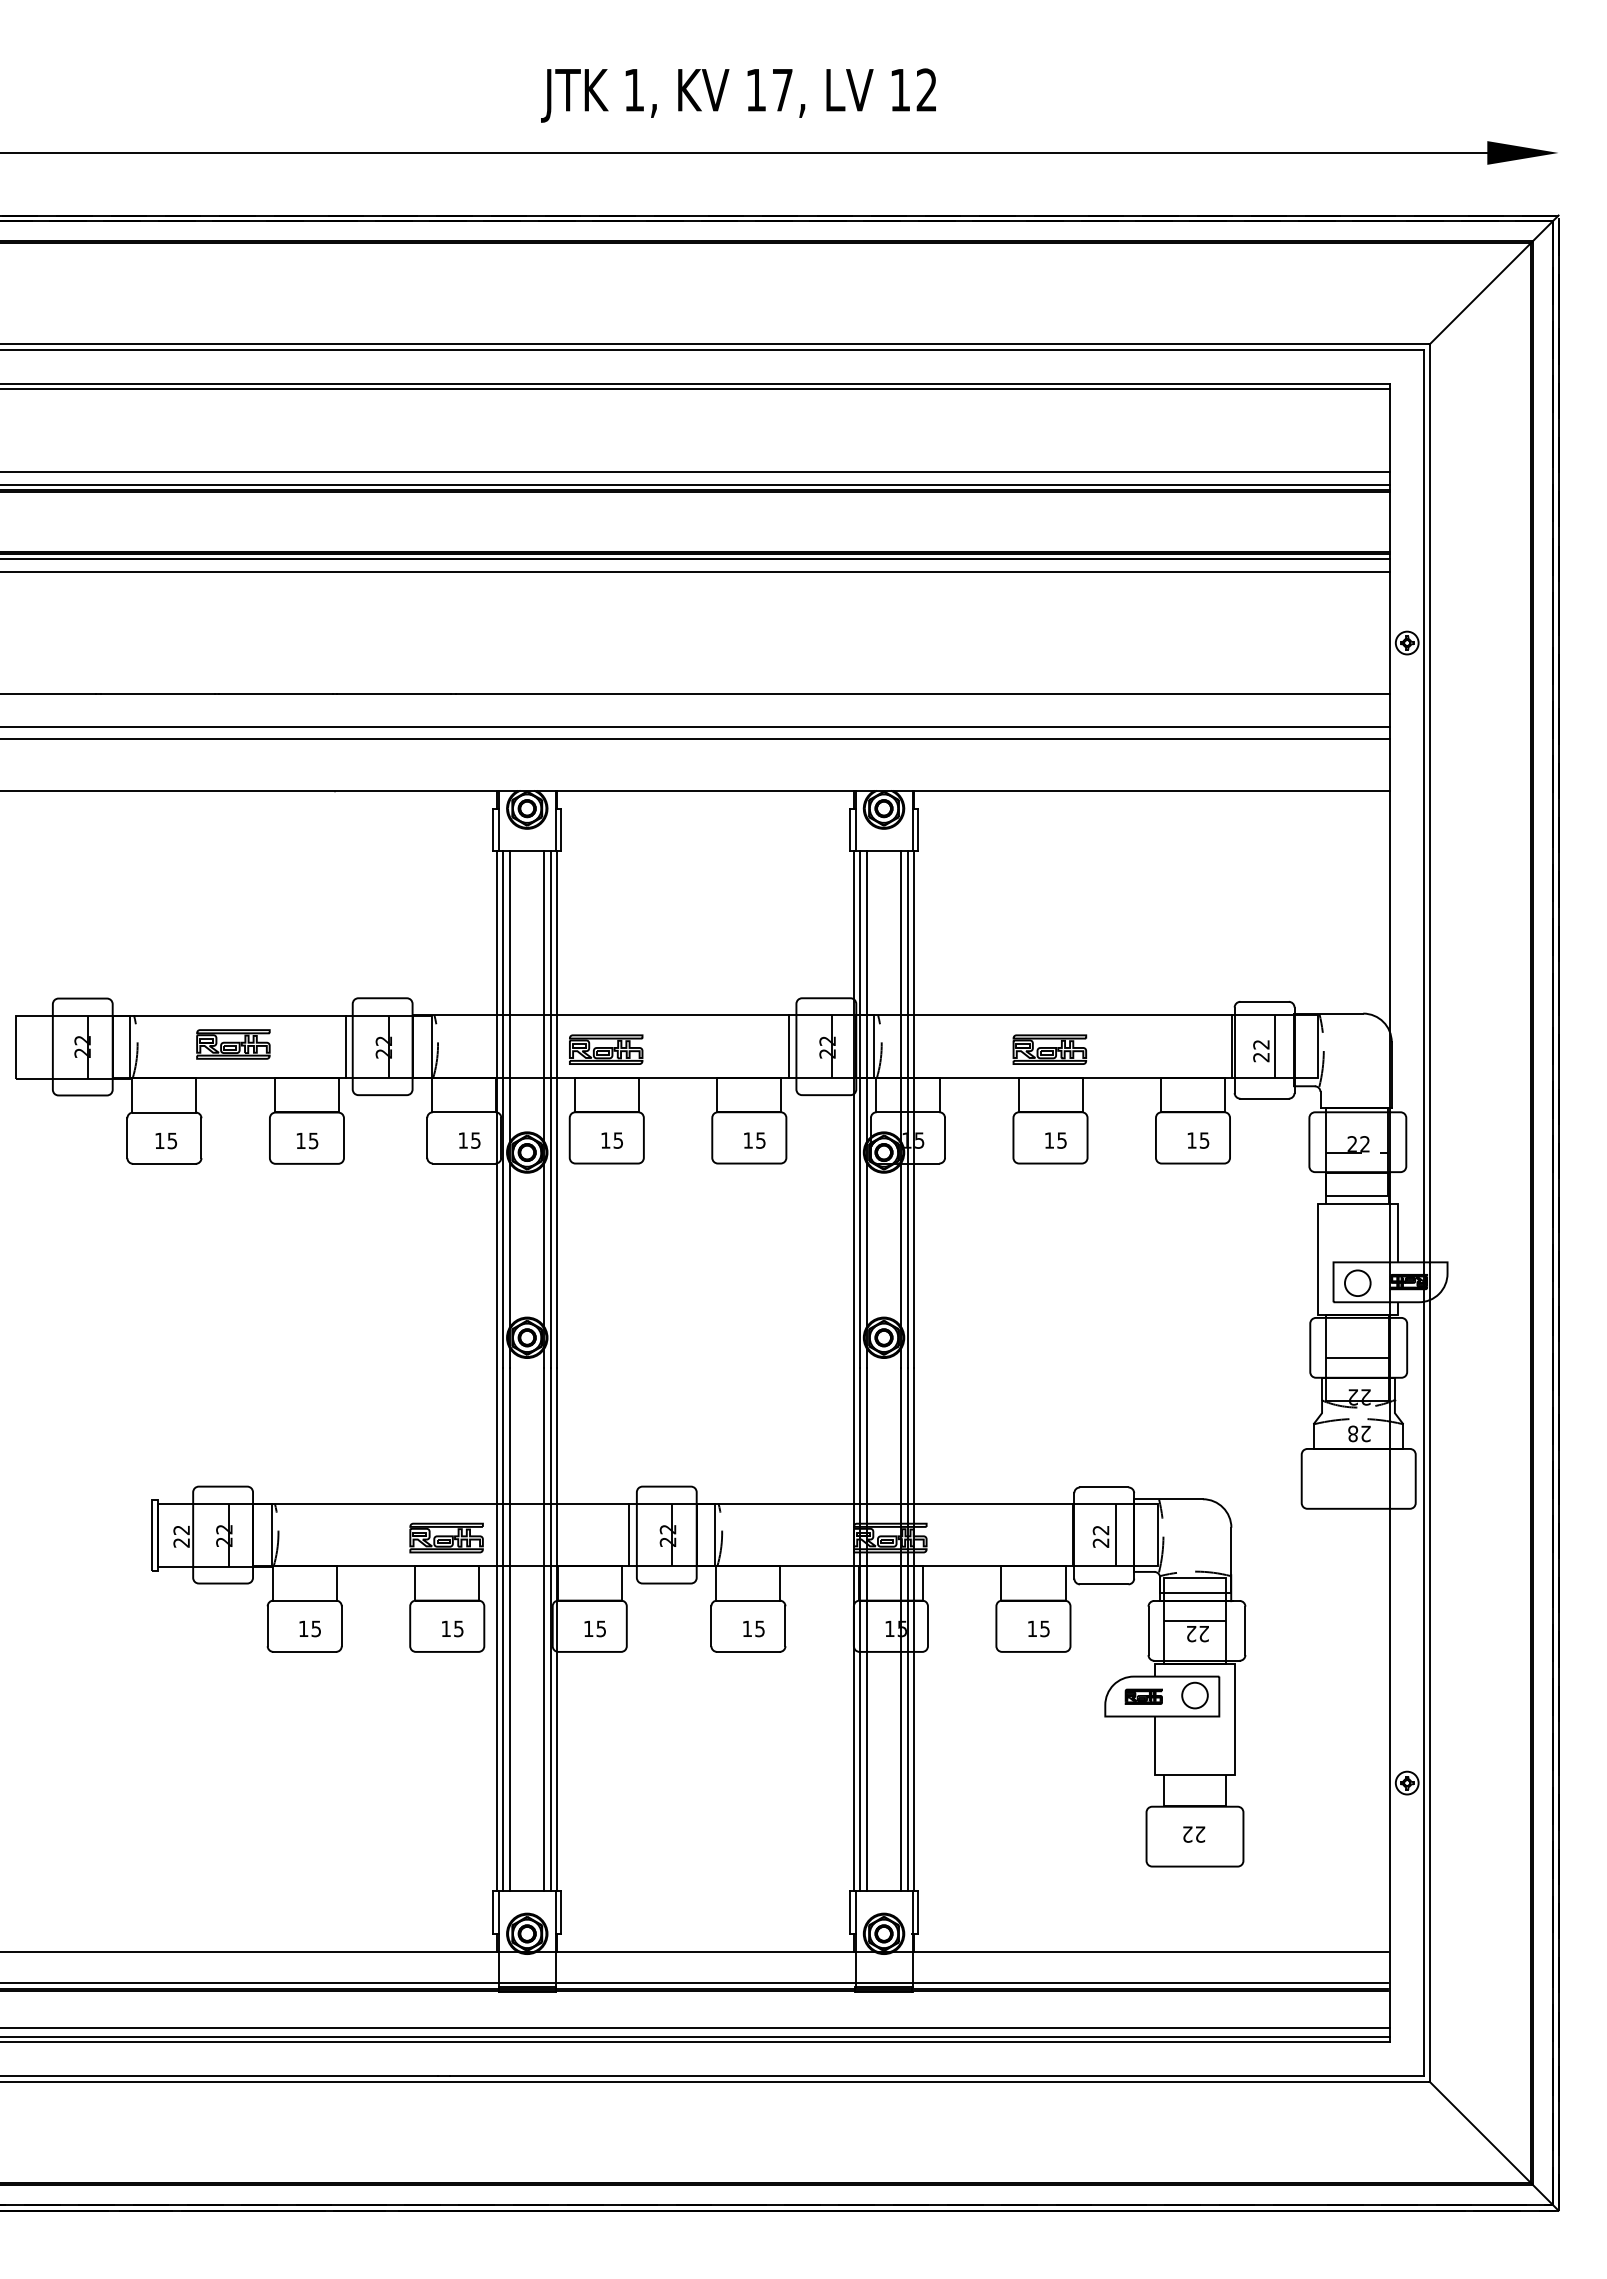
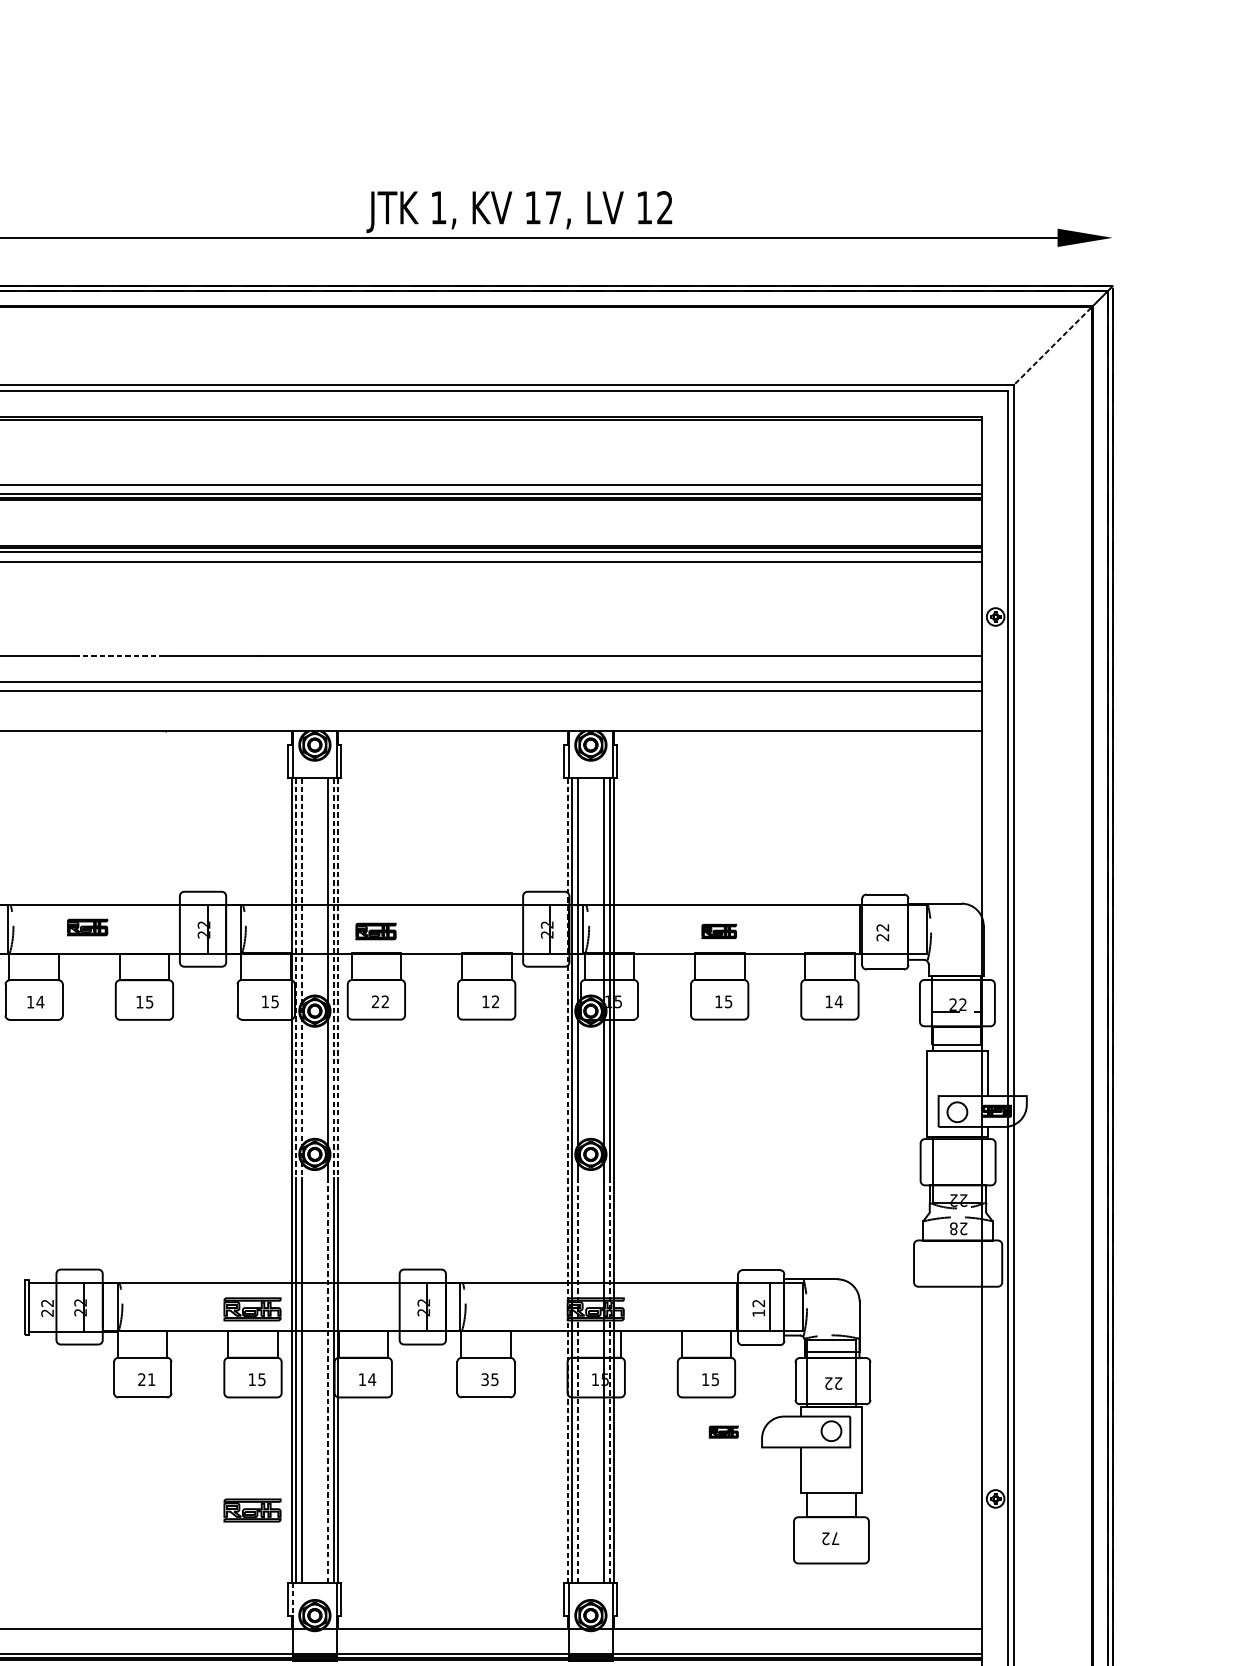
text: (738, 95) -> (519, 211), moved
line: (1480, 293) -> (1052, 346), solid -> dashed
line: (275, 693) -> (120, 656), solid -> dashed
part: (233, 1044) -> (87, 927), size x0.7
line: (346, 1046) -> (175, 929), removed
line: (788, 1046) -> (516, 929), removed
line: (1275, 1046) -> (893, 929), removed
part: (606, 1049) -> (376, 931), size x0.7
part: (1049, 1049) -> (718, 931), size x0.6
line: (503, 1110) -> (296, 978), solid -> dashed
line: (510, 1110) -> (301, 978), solid -> dashed
line: (551, 1110) -> (333, 978), solid -> dashed
line: (557, 1110) -> (338, 978), solid -> dashed
text: (172, 1140) -> (40, 1001), 15 -> 14
text: (611, 1140) -> (380, 1001), 15 -> 22
text: (760, 1140) -> (495, 1001), 15 -> 12
text: (1204, 1140) -> (838, 1001), 15 -> 14
line: (1357, 1357) -> (957, 1169), removed
line: (854, 1371) -> (568, 1180), solid -> dashed
line: (629, 1534) -> (393, 1306), removed
text: (1100, 1542) -> (758, 1312), 22 -> 12
line: (1194, 1621) -> (831, 1373), removed
text: (309, 1628) -> (146, 1379), 15 -> 21
text: (601, 1628) -> (372, 1379), 15 -> 14
text: (747, 1628) -> (485, 1379), 15 -> 35
line: (544, 1629) -> (328, 1380), solid -> dashed
line: (866, 1629) -> (577, 1380), solid -> dashed
line: (908, 1629) -> (609, 1380), solid -> dashed
part: (1143, 1696) -> (723, 1431), moved
part: (446, 1797) -> (252, 1510), added
text: (1200, 1834) -> (835, 1538), 22 -> 72
line: (498, 1913) -> (292, 1599), solid -> dashed

